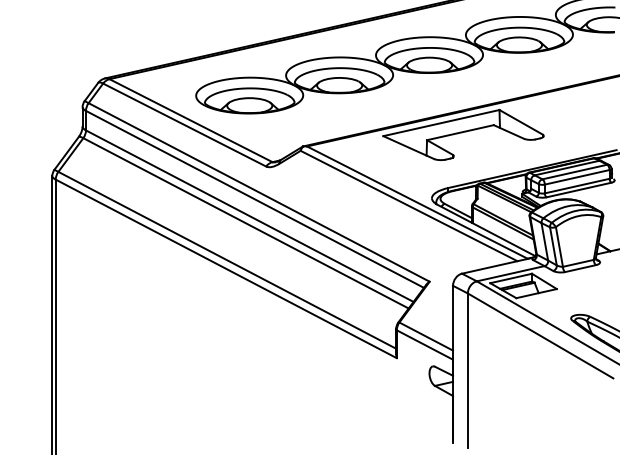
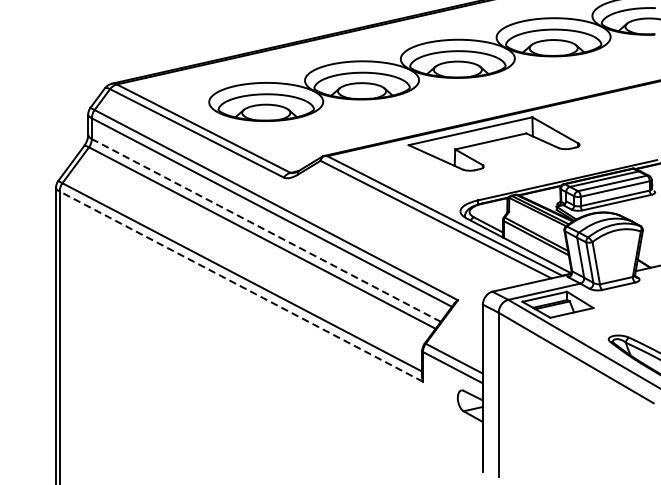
line: (249, 216) -> (266, 230), solid -> dashed
line: (225, 268) -> (240, 286), solid -> dashed

